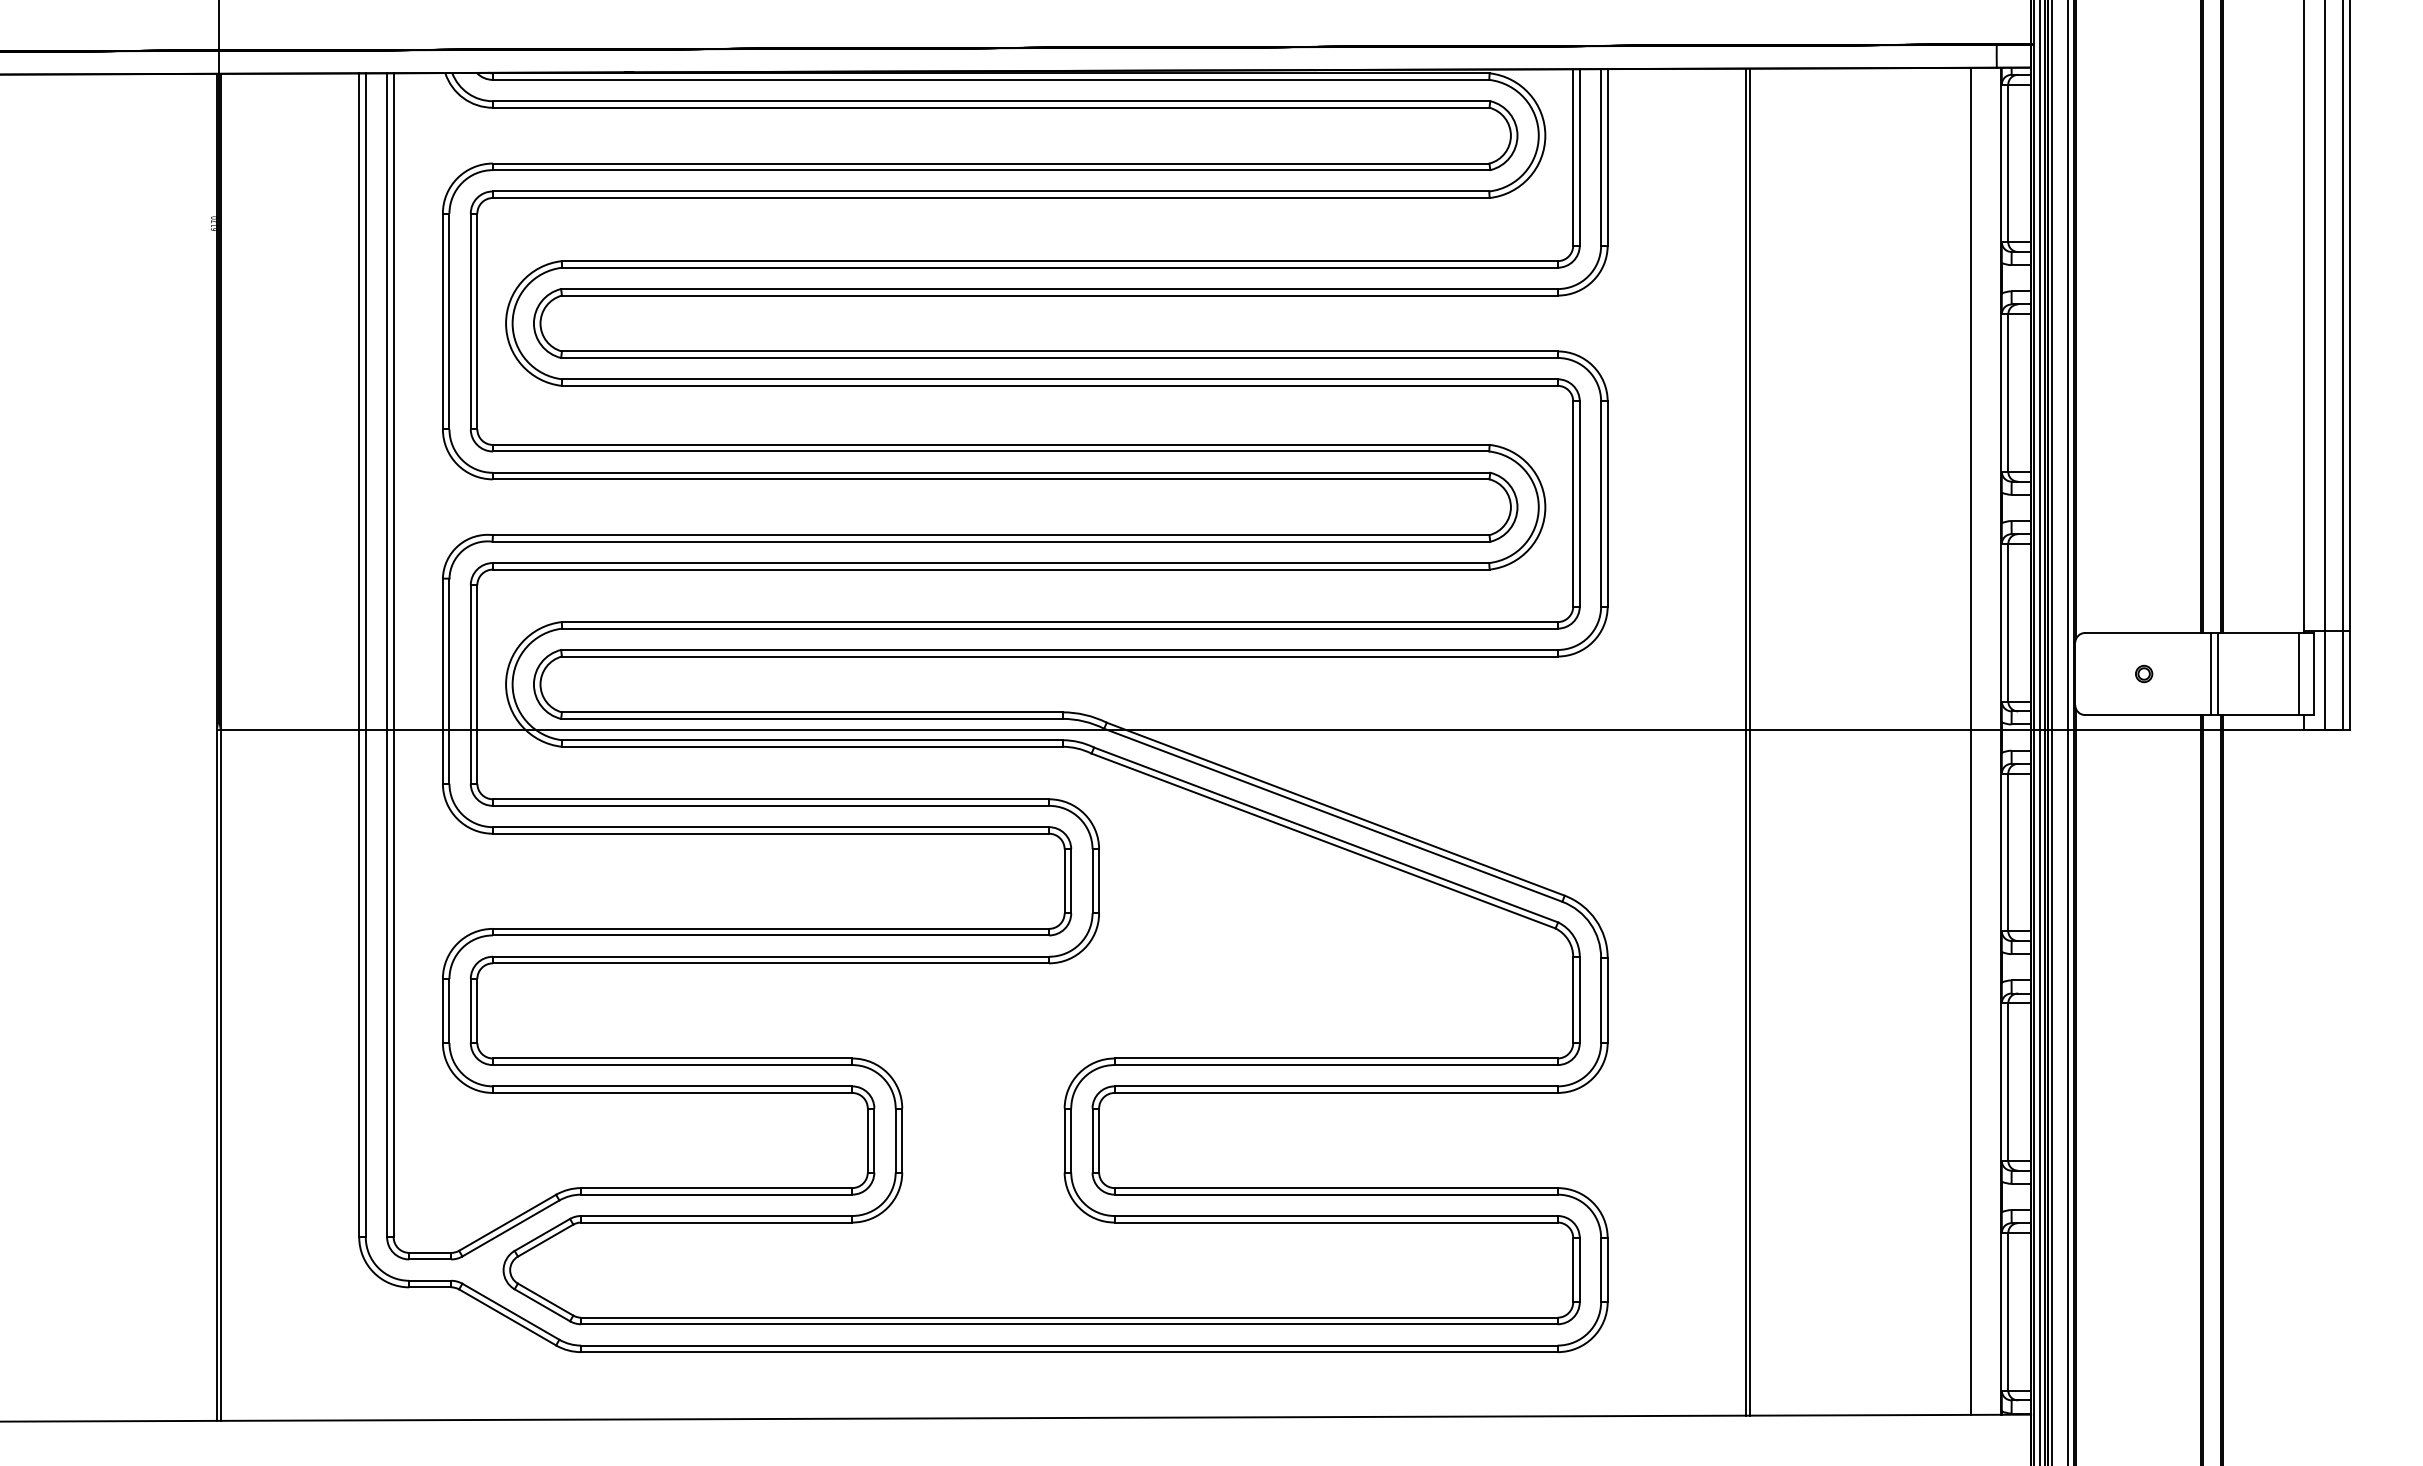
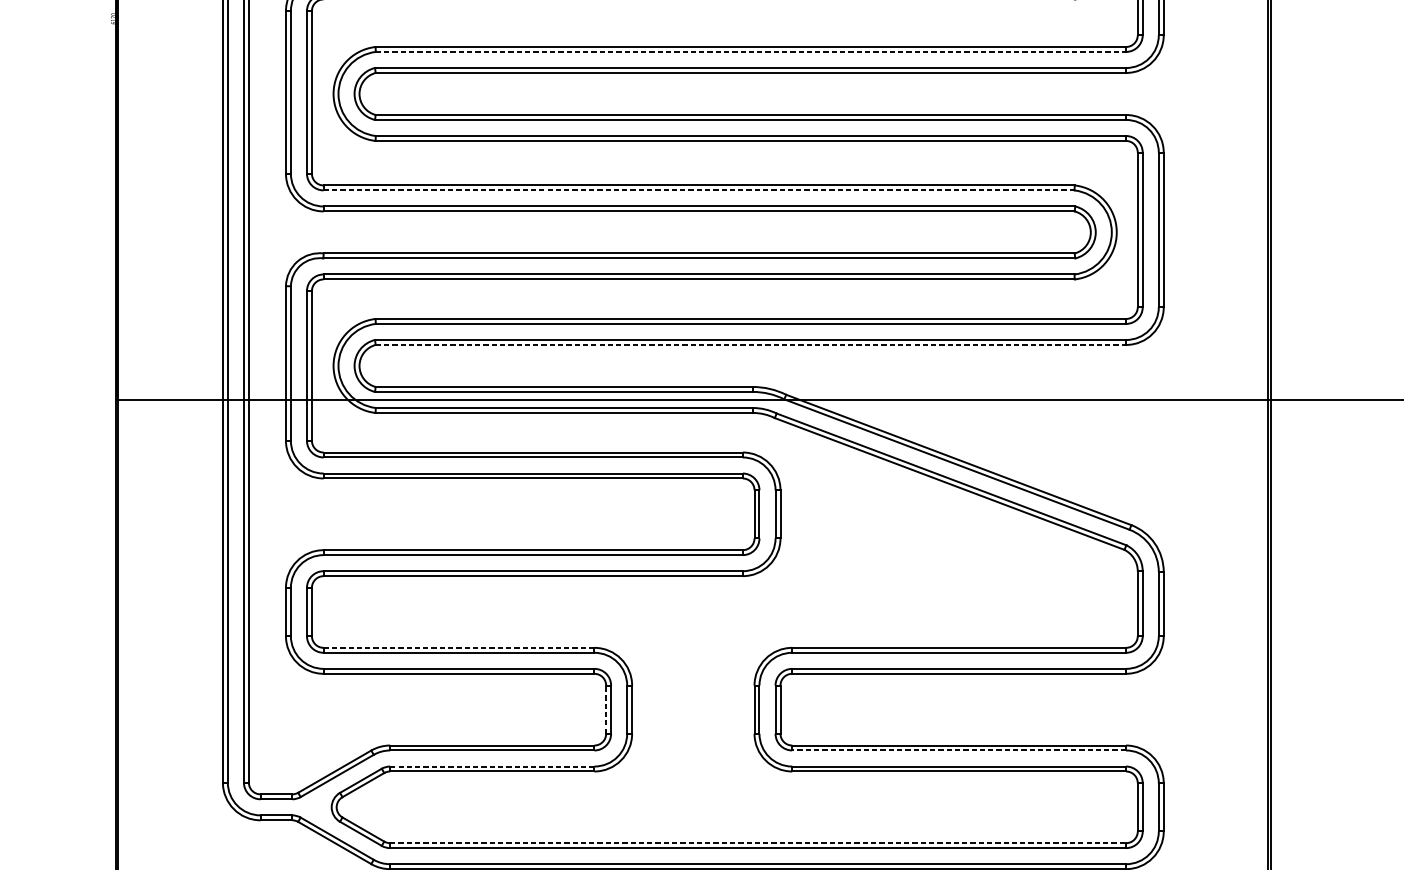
line: (1059, 267) -> (750, 51), solid -> dashed
line: (991, 451) -> (699, 190), solid -> dashed
line: (1059, 656) -> (750, 344), solid -> dashed
line: (672, 1058) -> (458, 647), solid -> dashed
line: (867, 1140) -> (605, 709), solid -> dashed
line: (1335, 1194) -> (958, 750), solid -> dashed
line: (716, 1215) -> (492, 766), solid -> dashed
line: (1069, 1317) -> (758, 843), solid -> dashed

